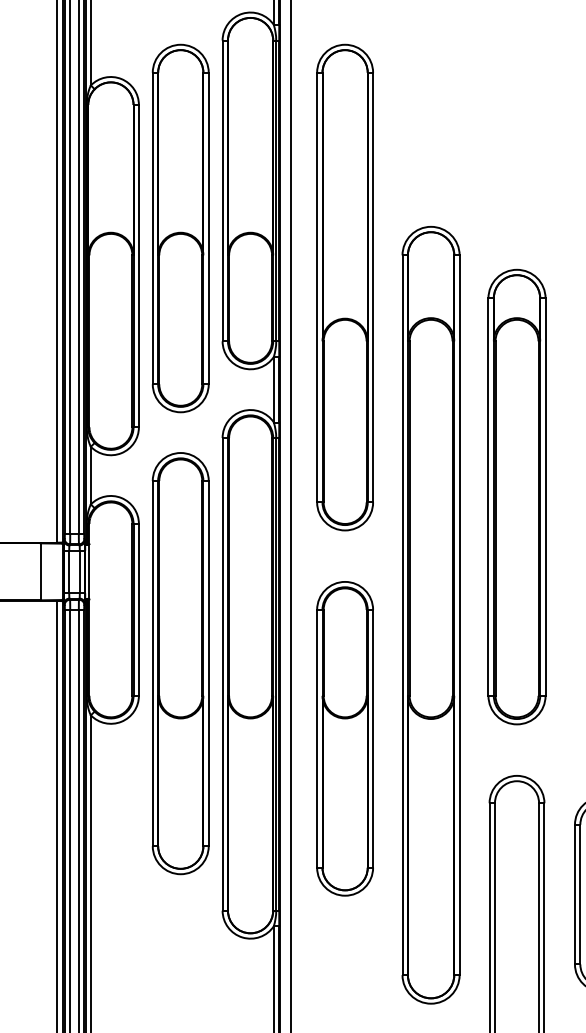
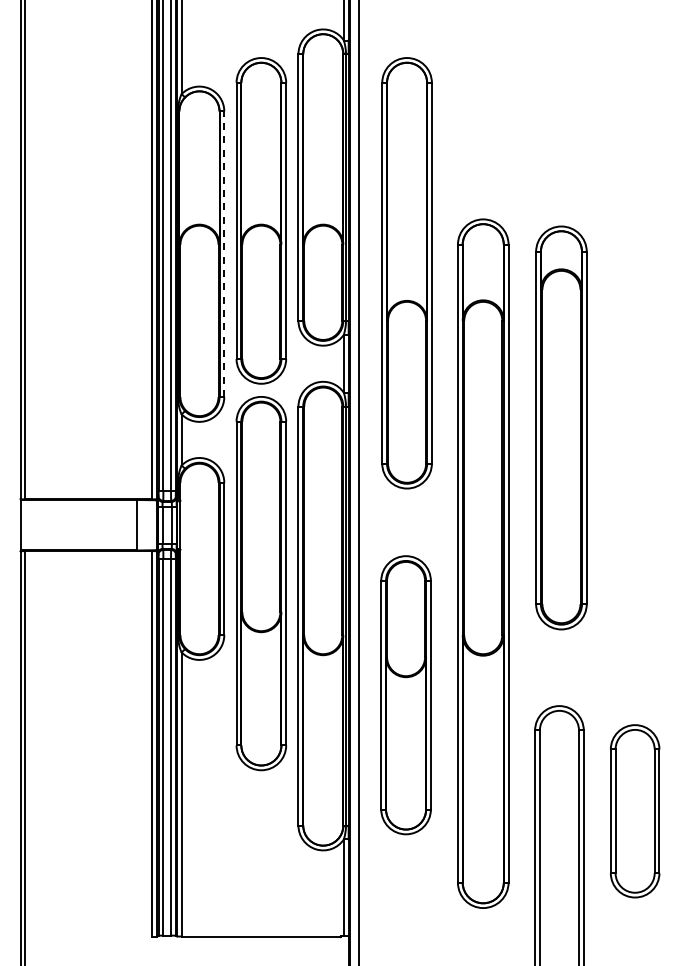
line: (139, 266) -> (224, 254), solid -> dashed
part: (517, 496) -> (561, 427), moved
part: (180, 663) -> (261, 583), moved
part: (344, 739) -> (405, 695), moved

